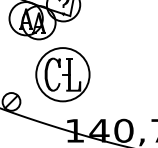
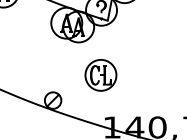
part: (62, 74) -> (100, 75), size x0.62

